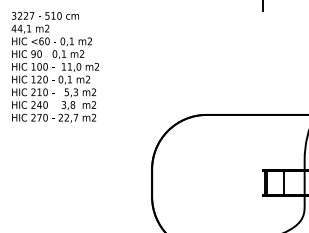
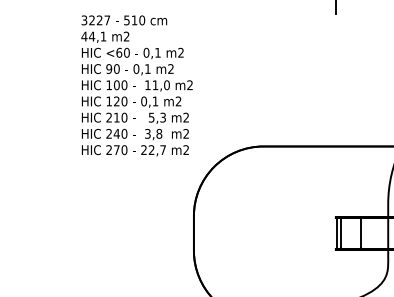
text: (54, 67) -> (135, 86), moved

